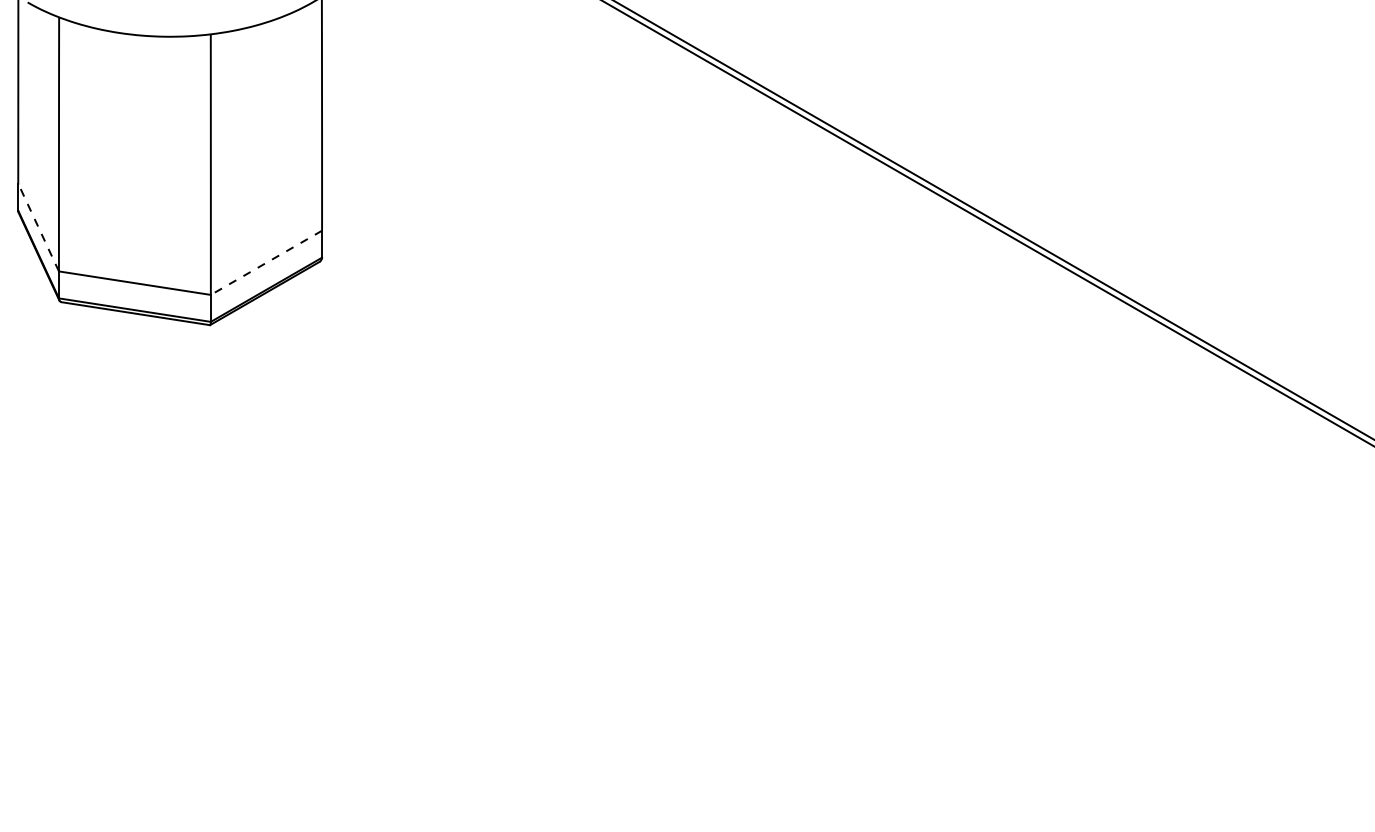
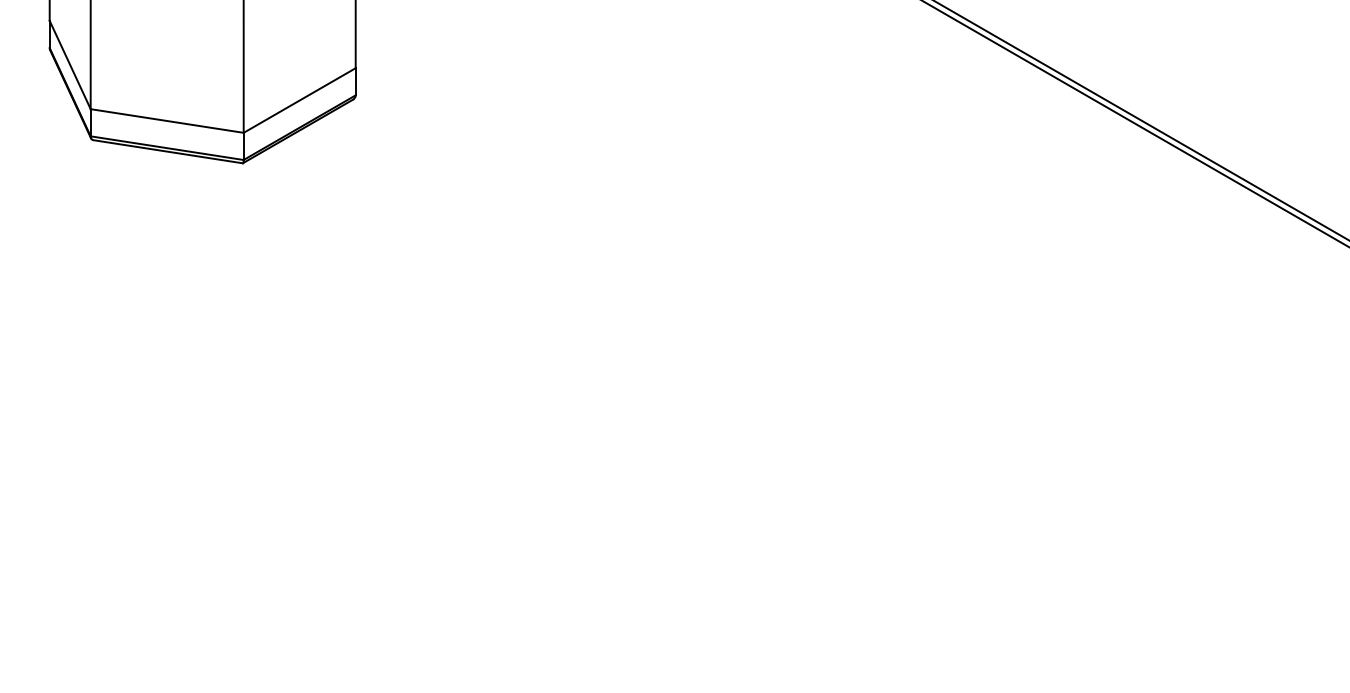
line: (38, 227) -> (70, 64), dashed -> solid
line: (266, 263) -> (299, 101), dashed -> solid

